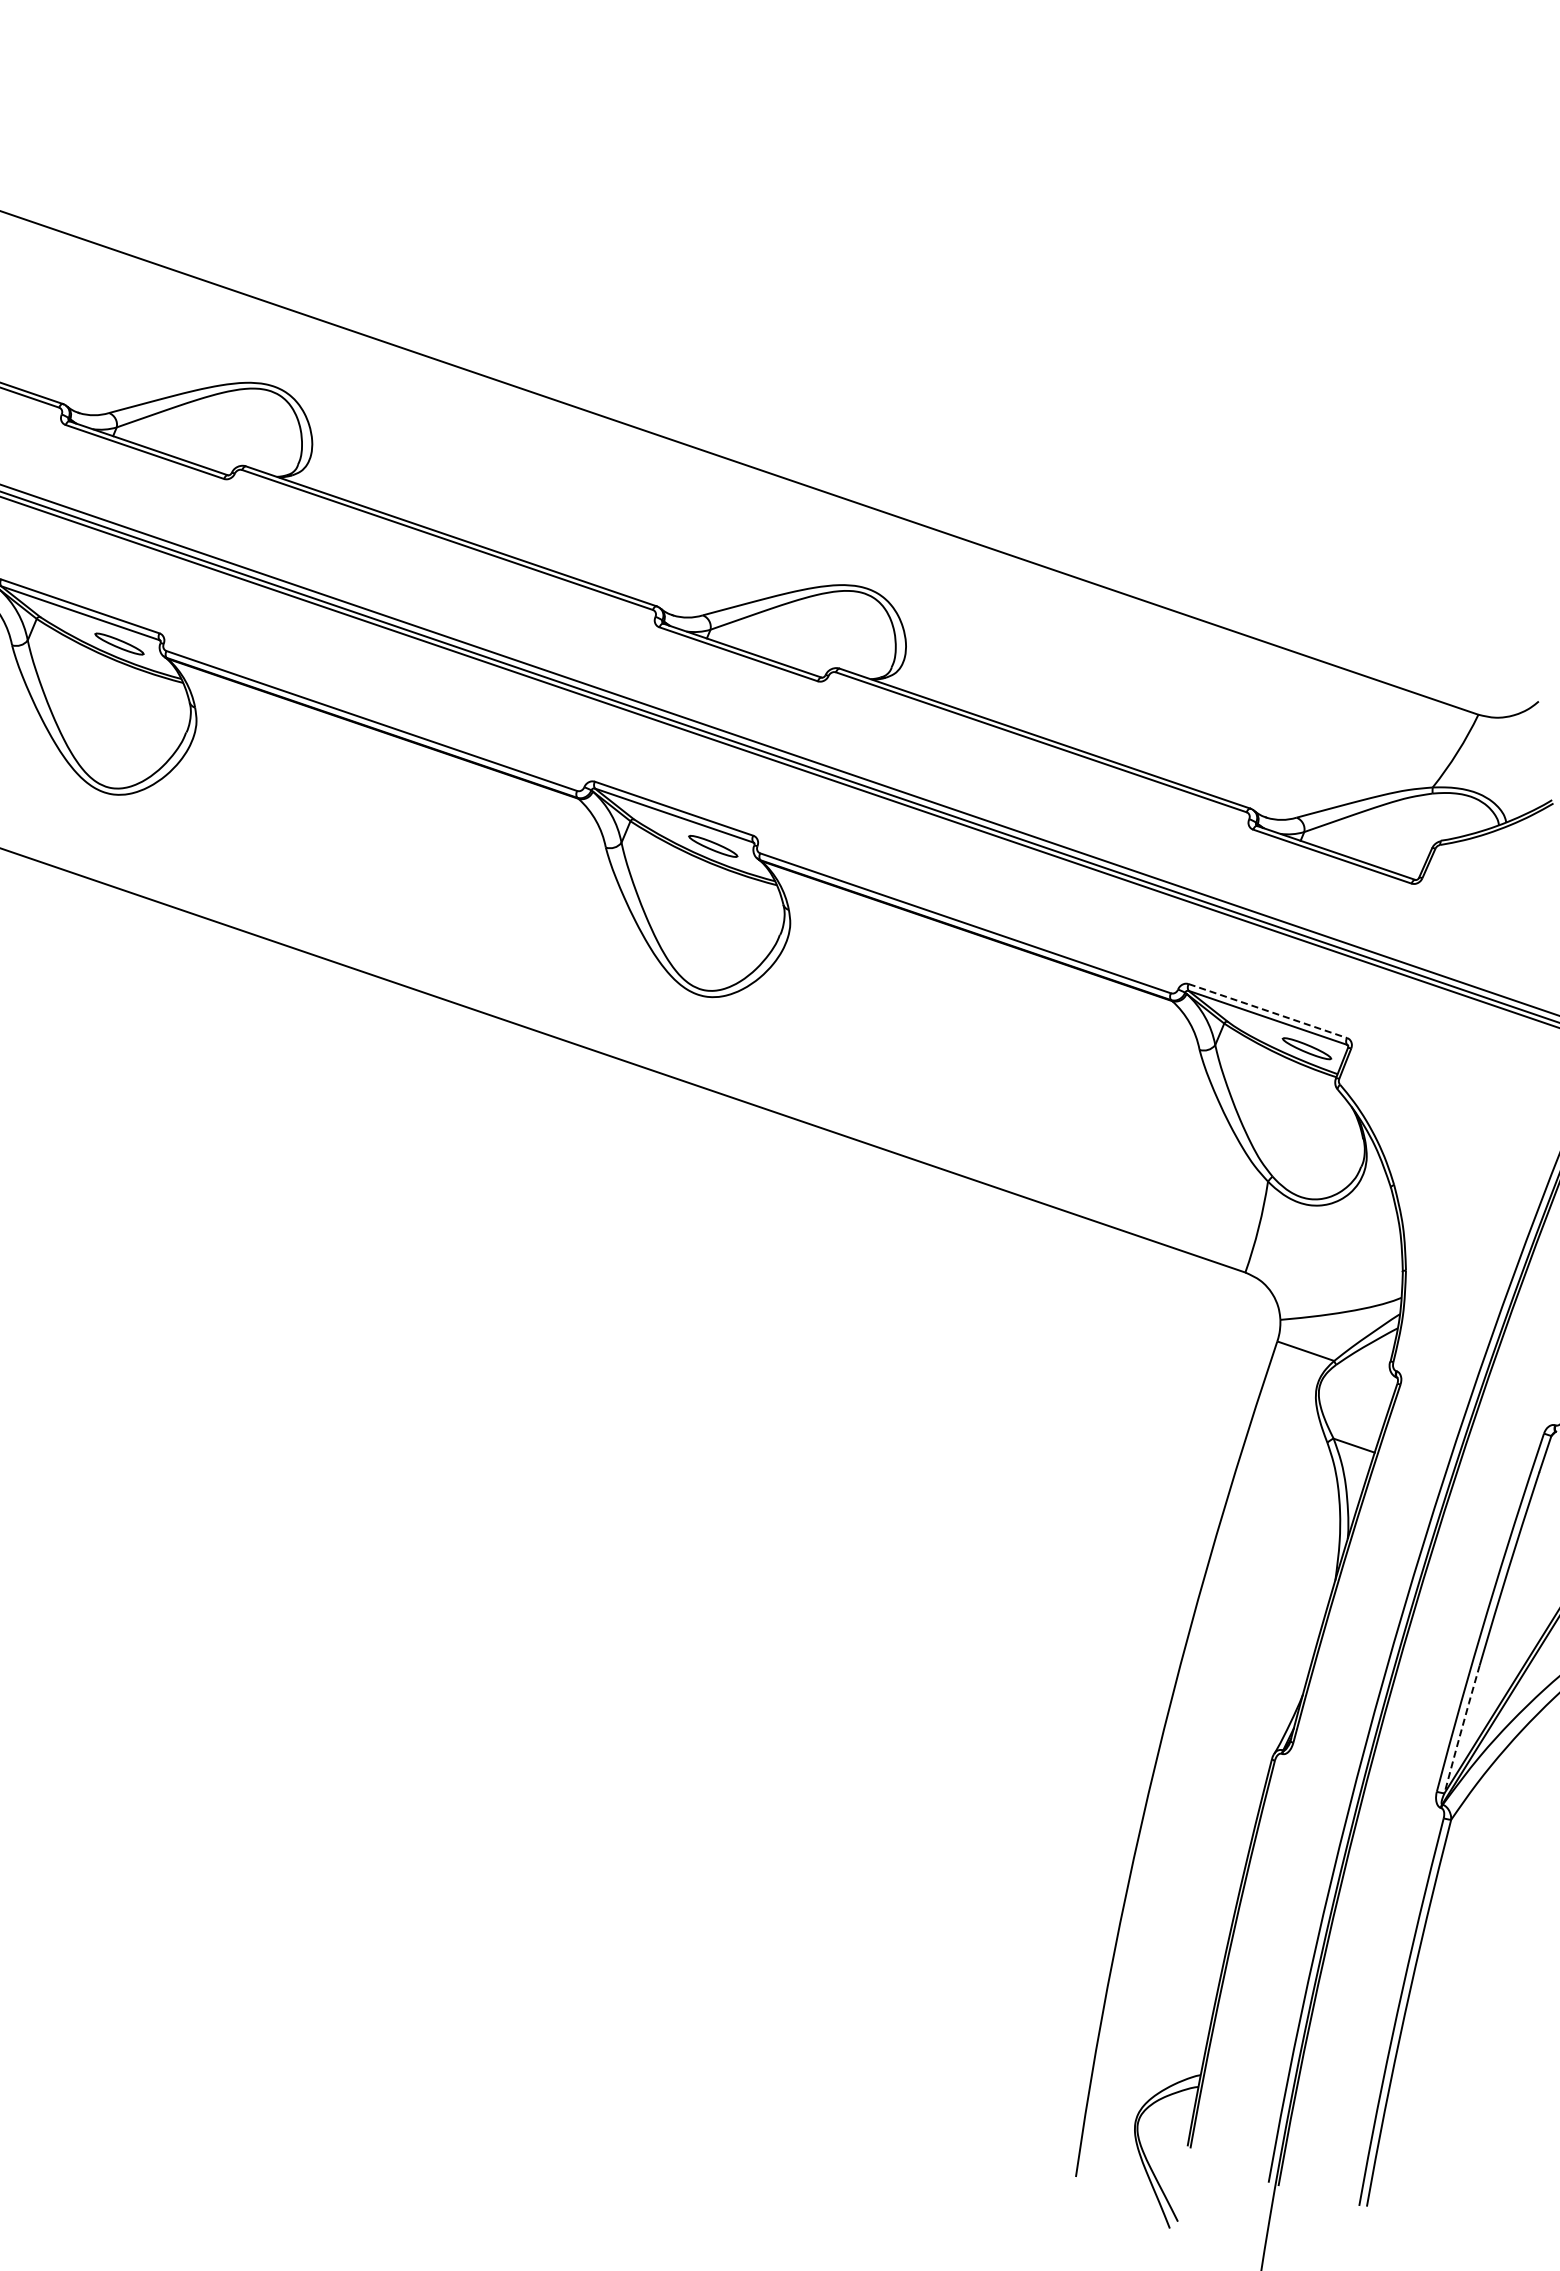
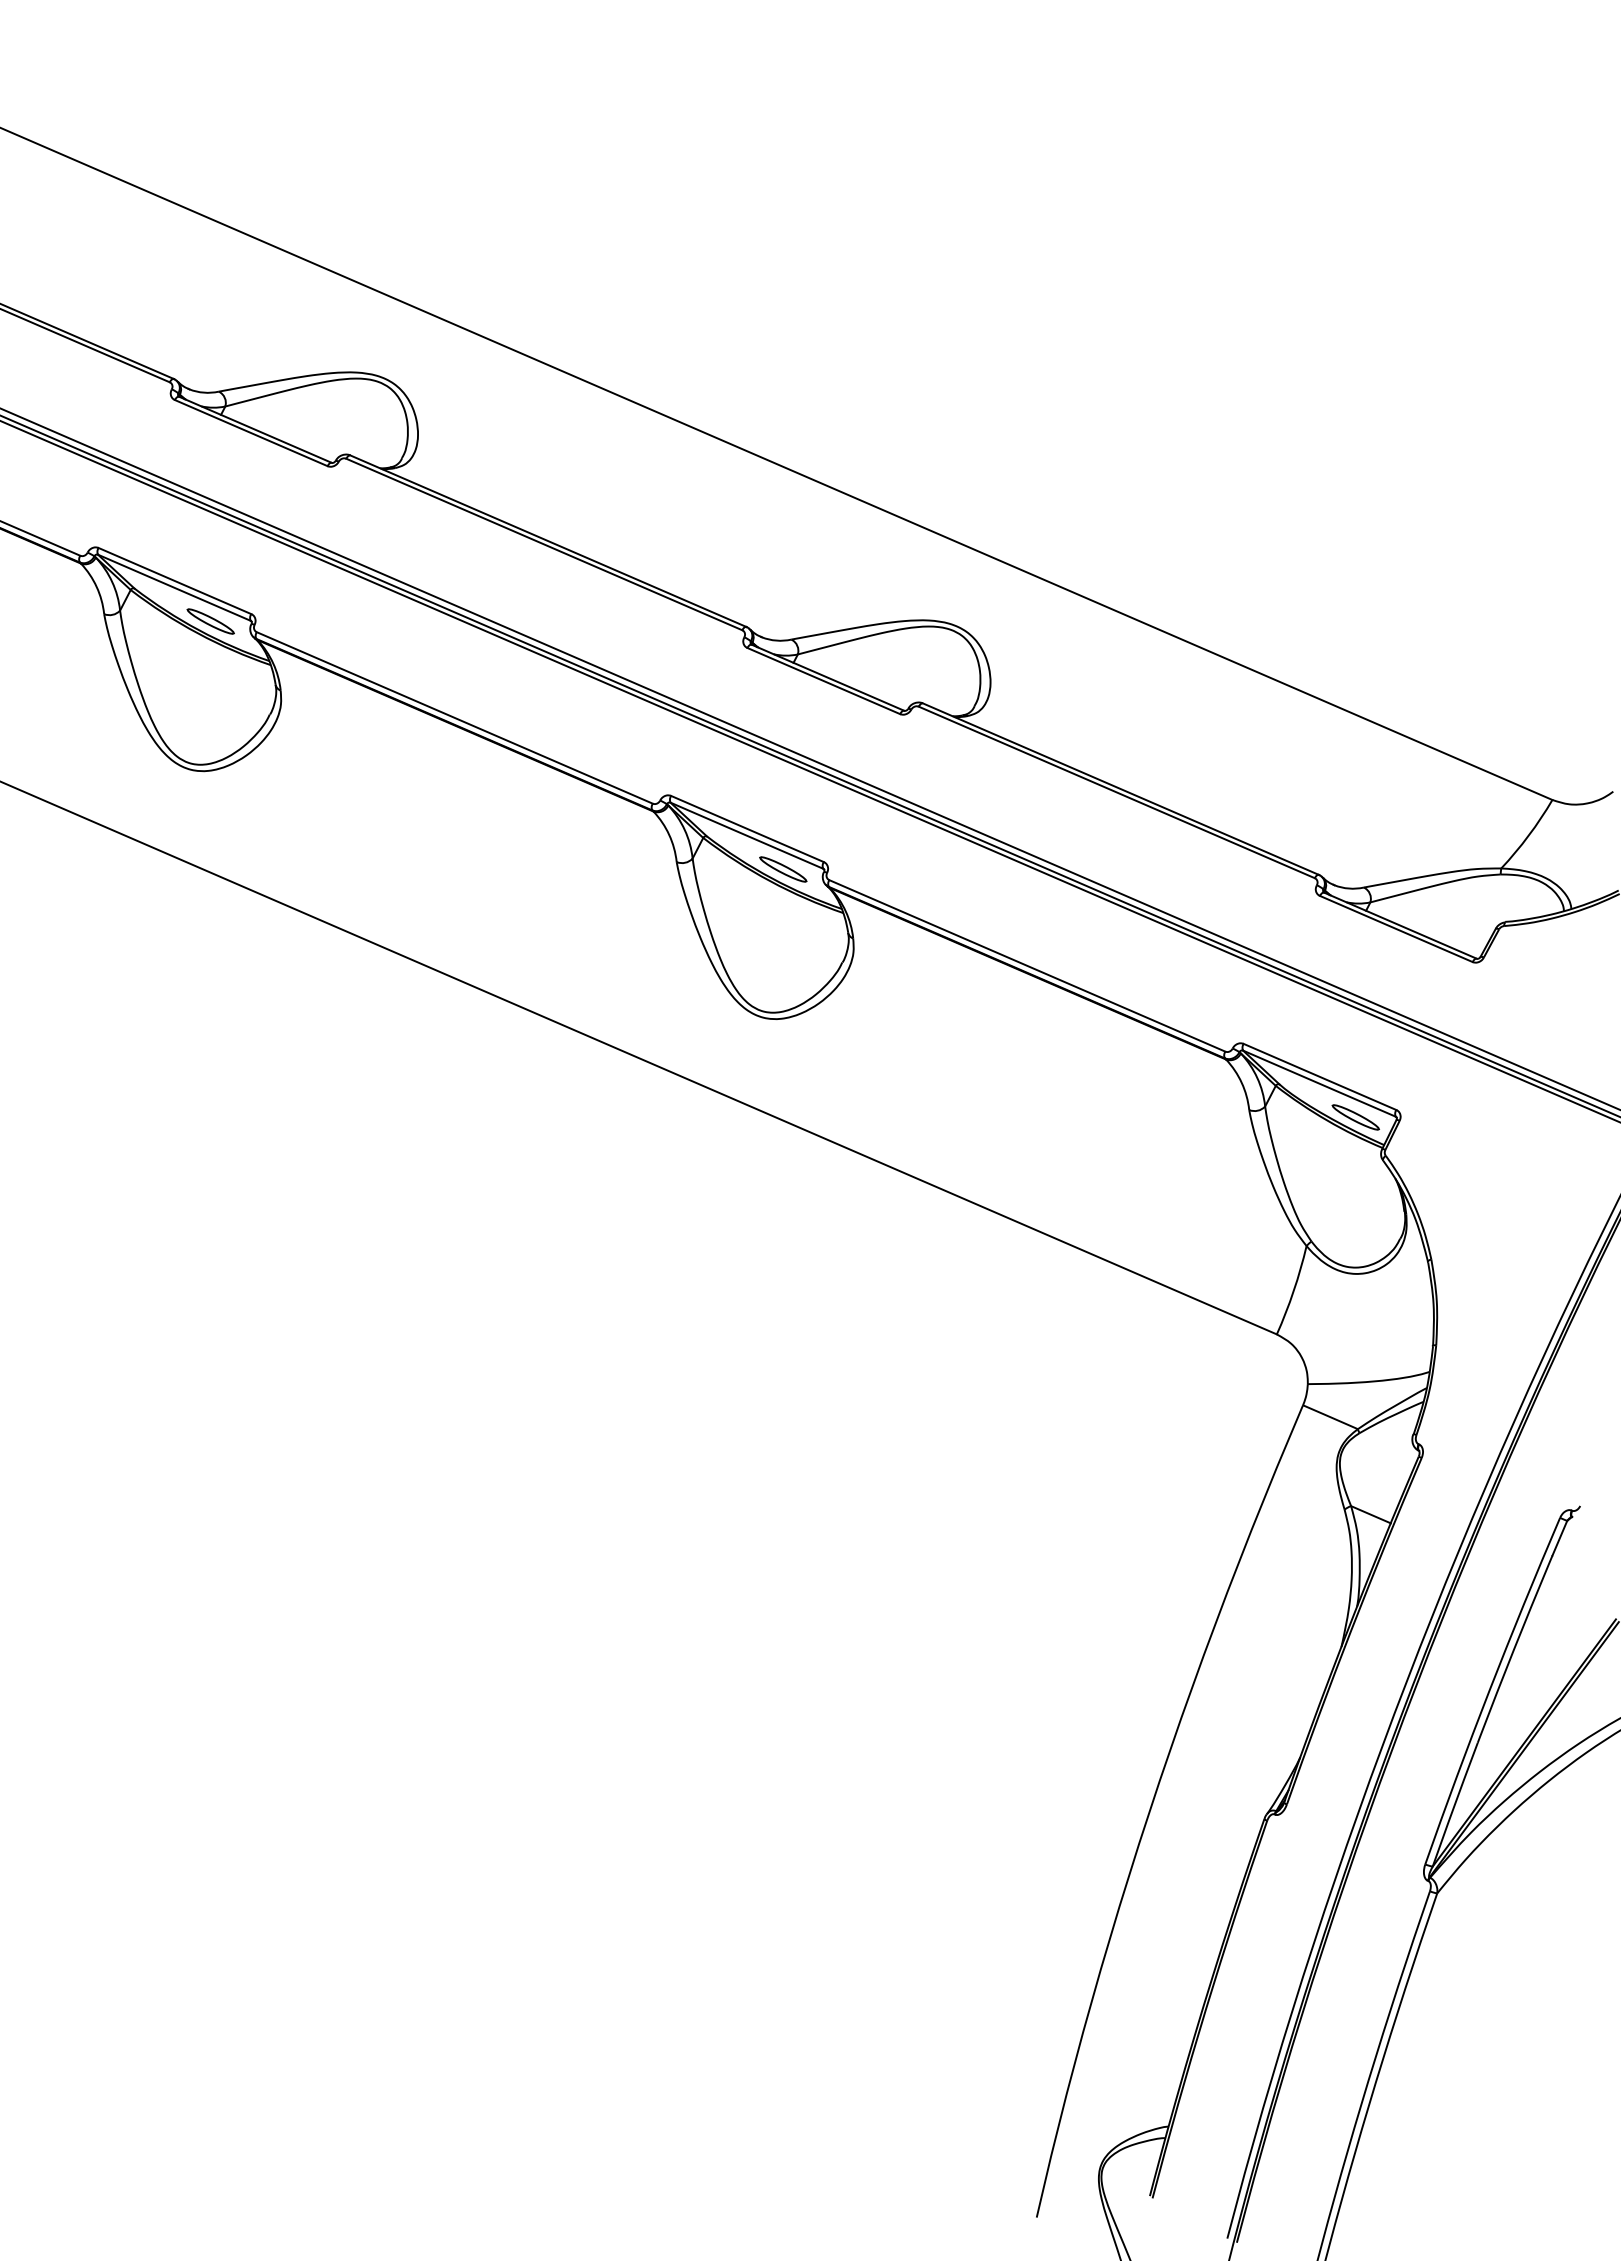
line: (1268, 1011) -> (1320, 1077), dashed -> solid
line: (1461, 1729) -> (1454, 1804), dashed -> solid

